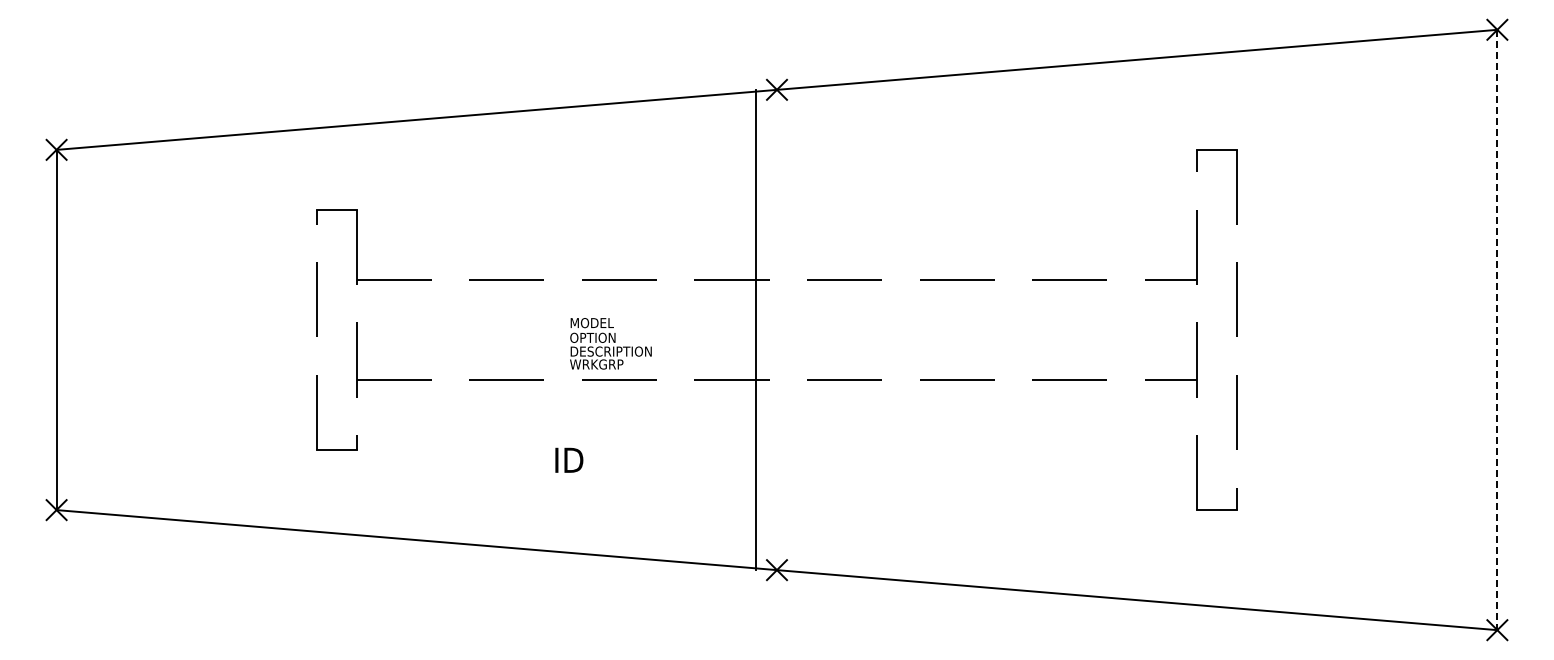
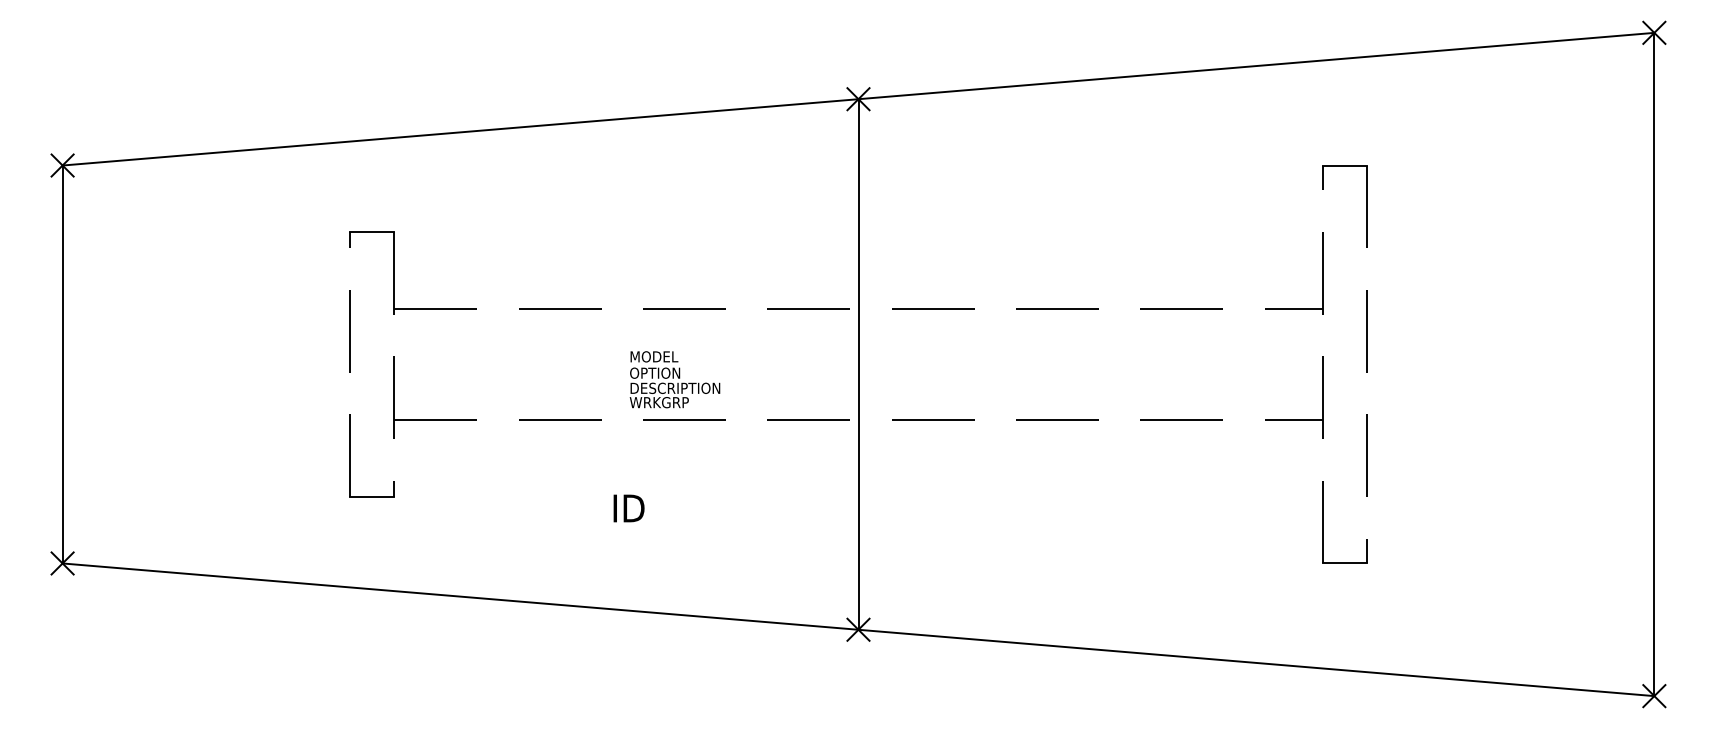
line: (756, 329) -> (859, 363), moved
line: (1497, 330) -> (1654, 365), dashed -> solid

